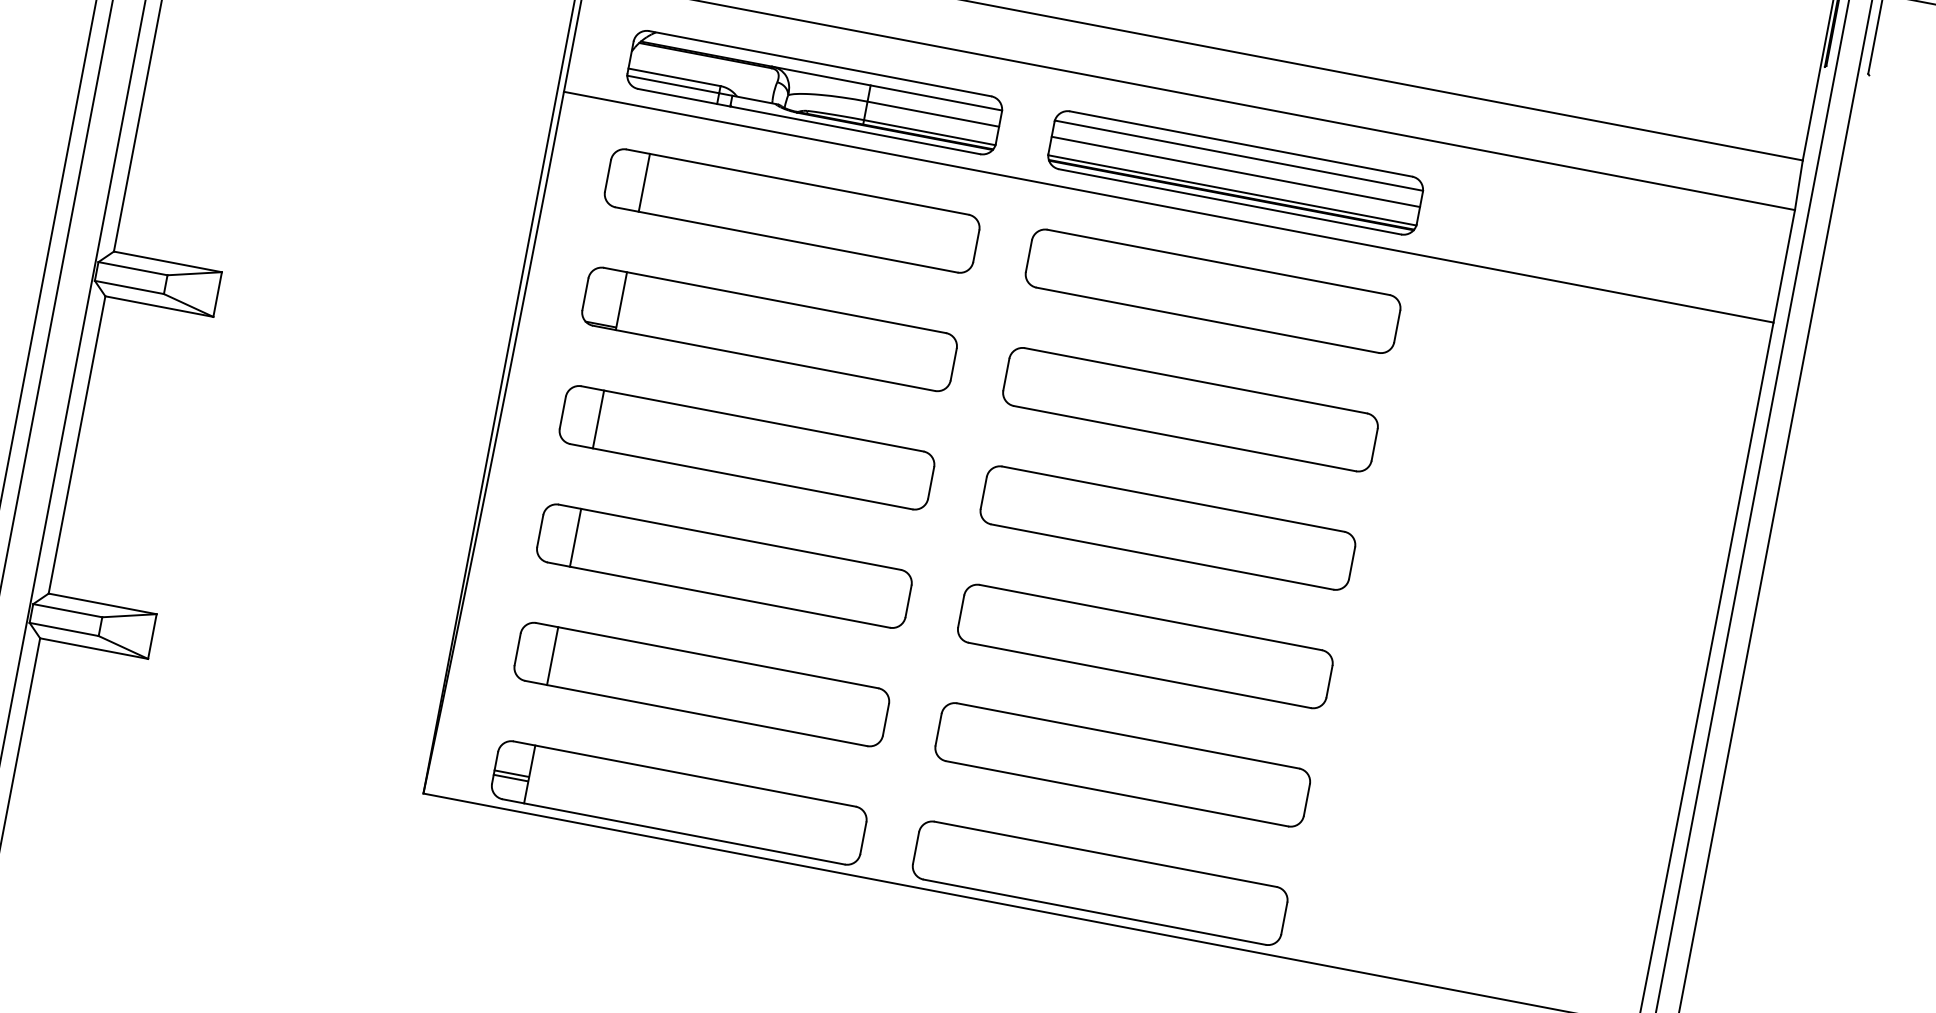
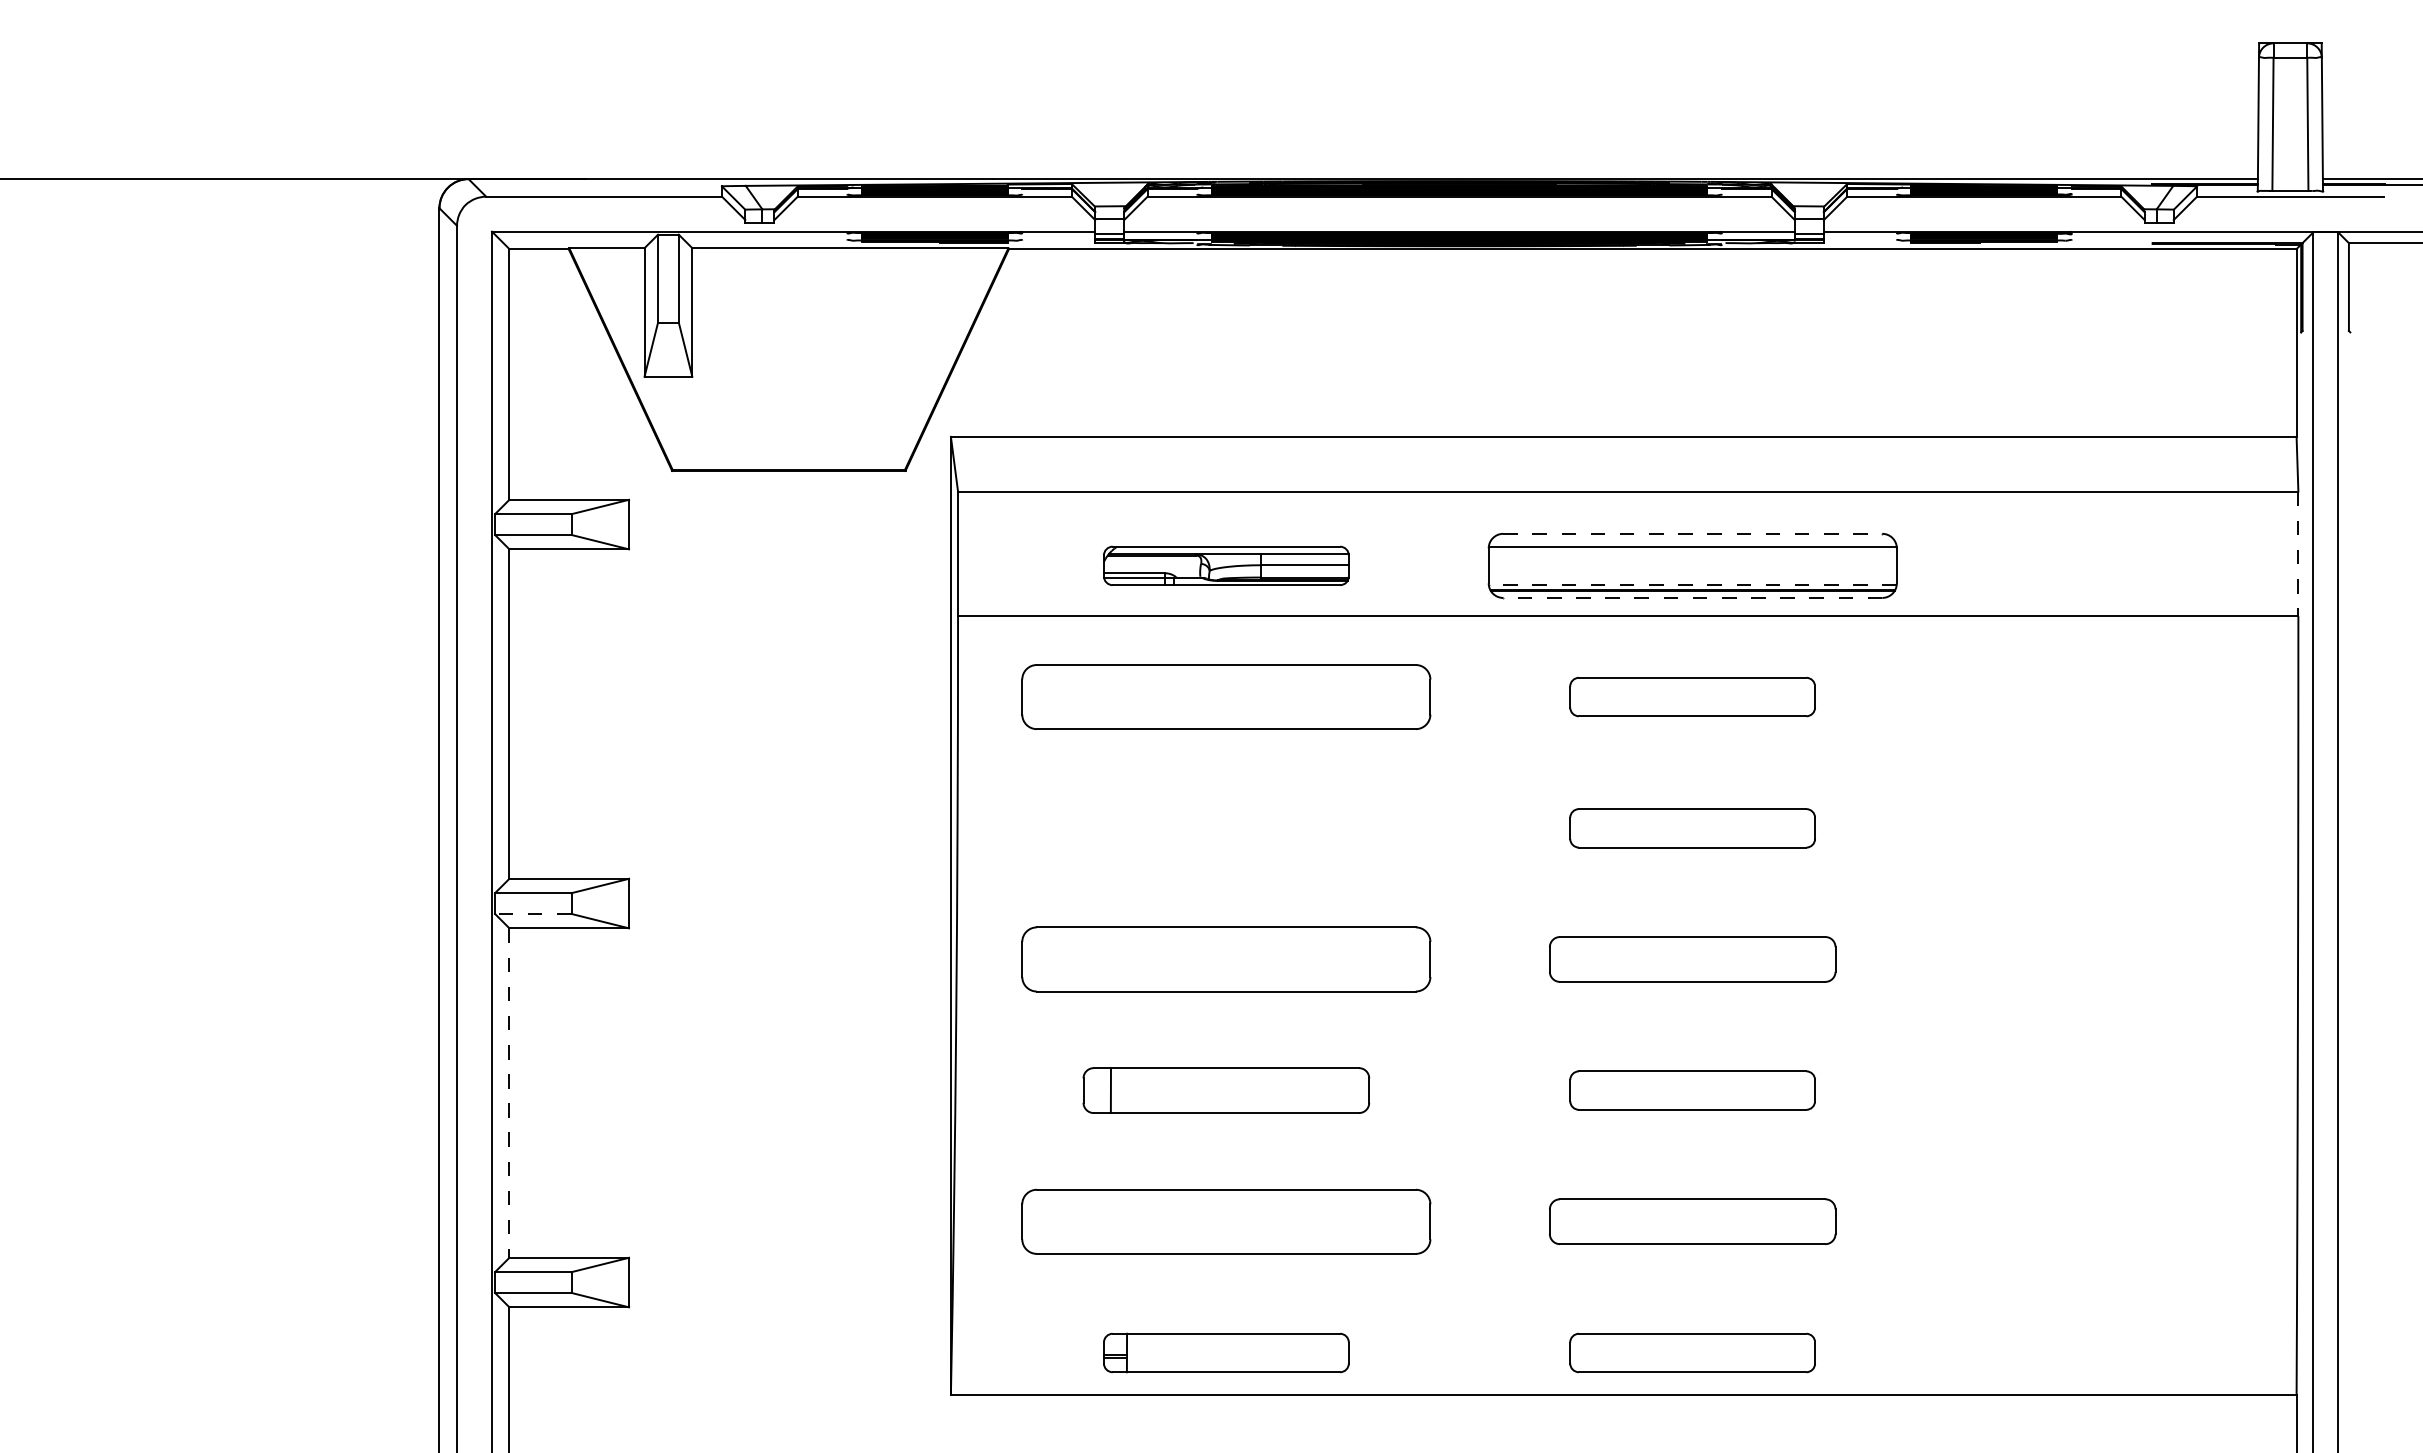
part: (814, 92) -> (1226, 565), size x0.6
line: (1241, 143) -> (1693, 533), solid -> dashed
line: (1235, 171) -> (1692, 564), removed
line: (644, 183) -> (1062, 697), removed
line: (1232, 190) -> (1692, 585), solid -> dashed
line: (1229, 201) -> (1692, 597), solid -> dashed
line: (1784, 266) -> (2298, 554), solid -> dashed
line: (128, 286) -> (532, 913), solid -> dashed
part: (1212, 290) -> (1692, 696), size x0.6
part: (769, 329) -> (1226, 828), removed
part: (1190, 409) -> (1692, 828), size x0.6
line: (598, 419) -> (1061, 959), removed
line: (77, 445) -> (509, 1093), solid -> dashed
part: (1167, 528) -> (1692, 959), size x0.7
part: (724, 566) -> (1226, 1090), size x0.7
part: (1145, 646) -> (1692, 1090), size x0.6
line: (552, 655) -> (1060, 1221), removed
part: (1122, 764) -> (1692, 1221), size x0.7
part: (679, 802) -> (1226, 1352), size x0.6
part: (1100, 882) -> (1692, 1352), size x0.6

